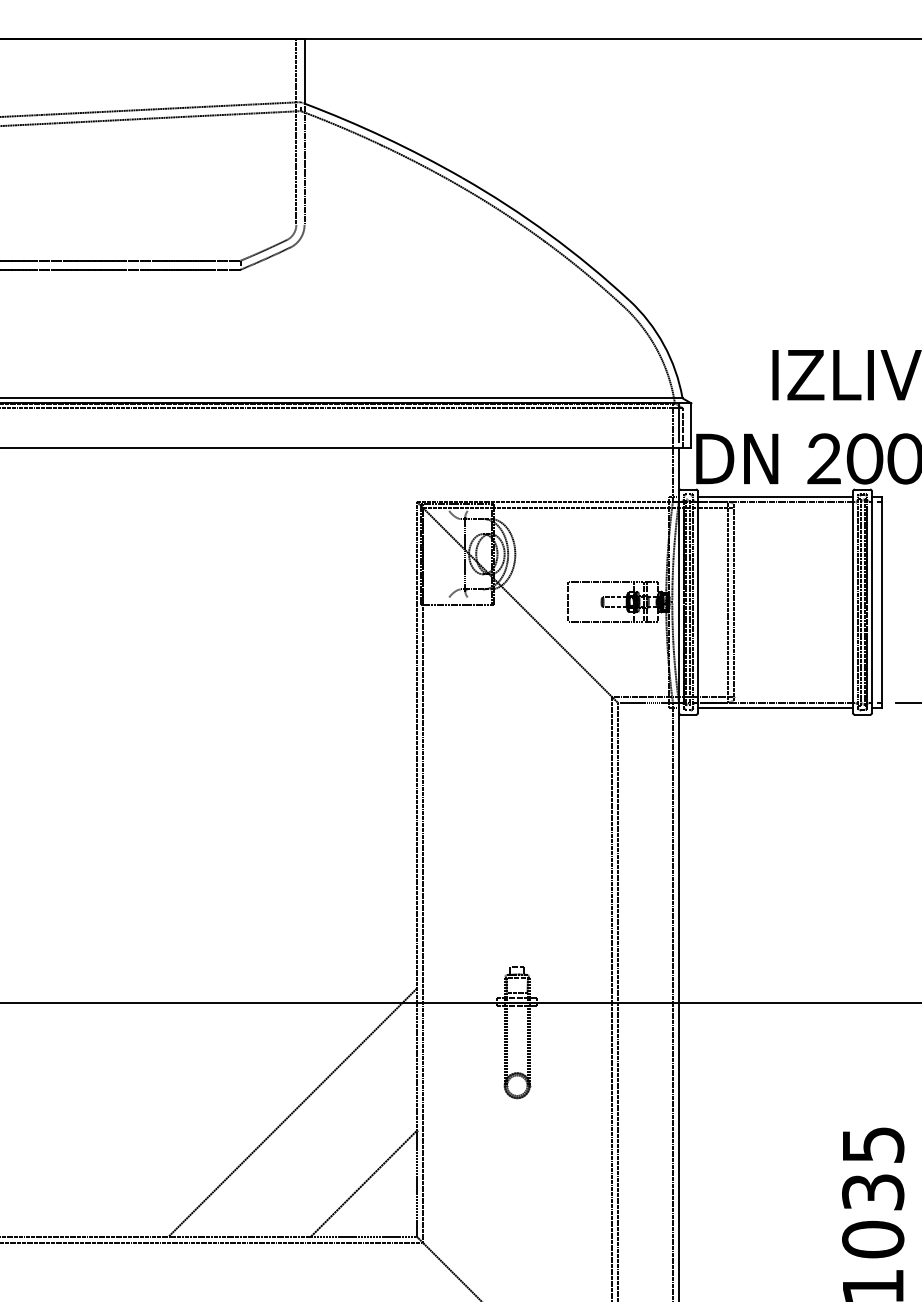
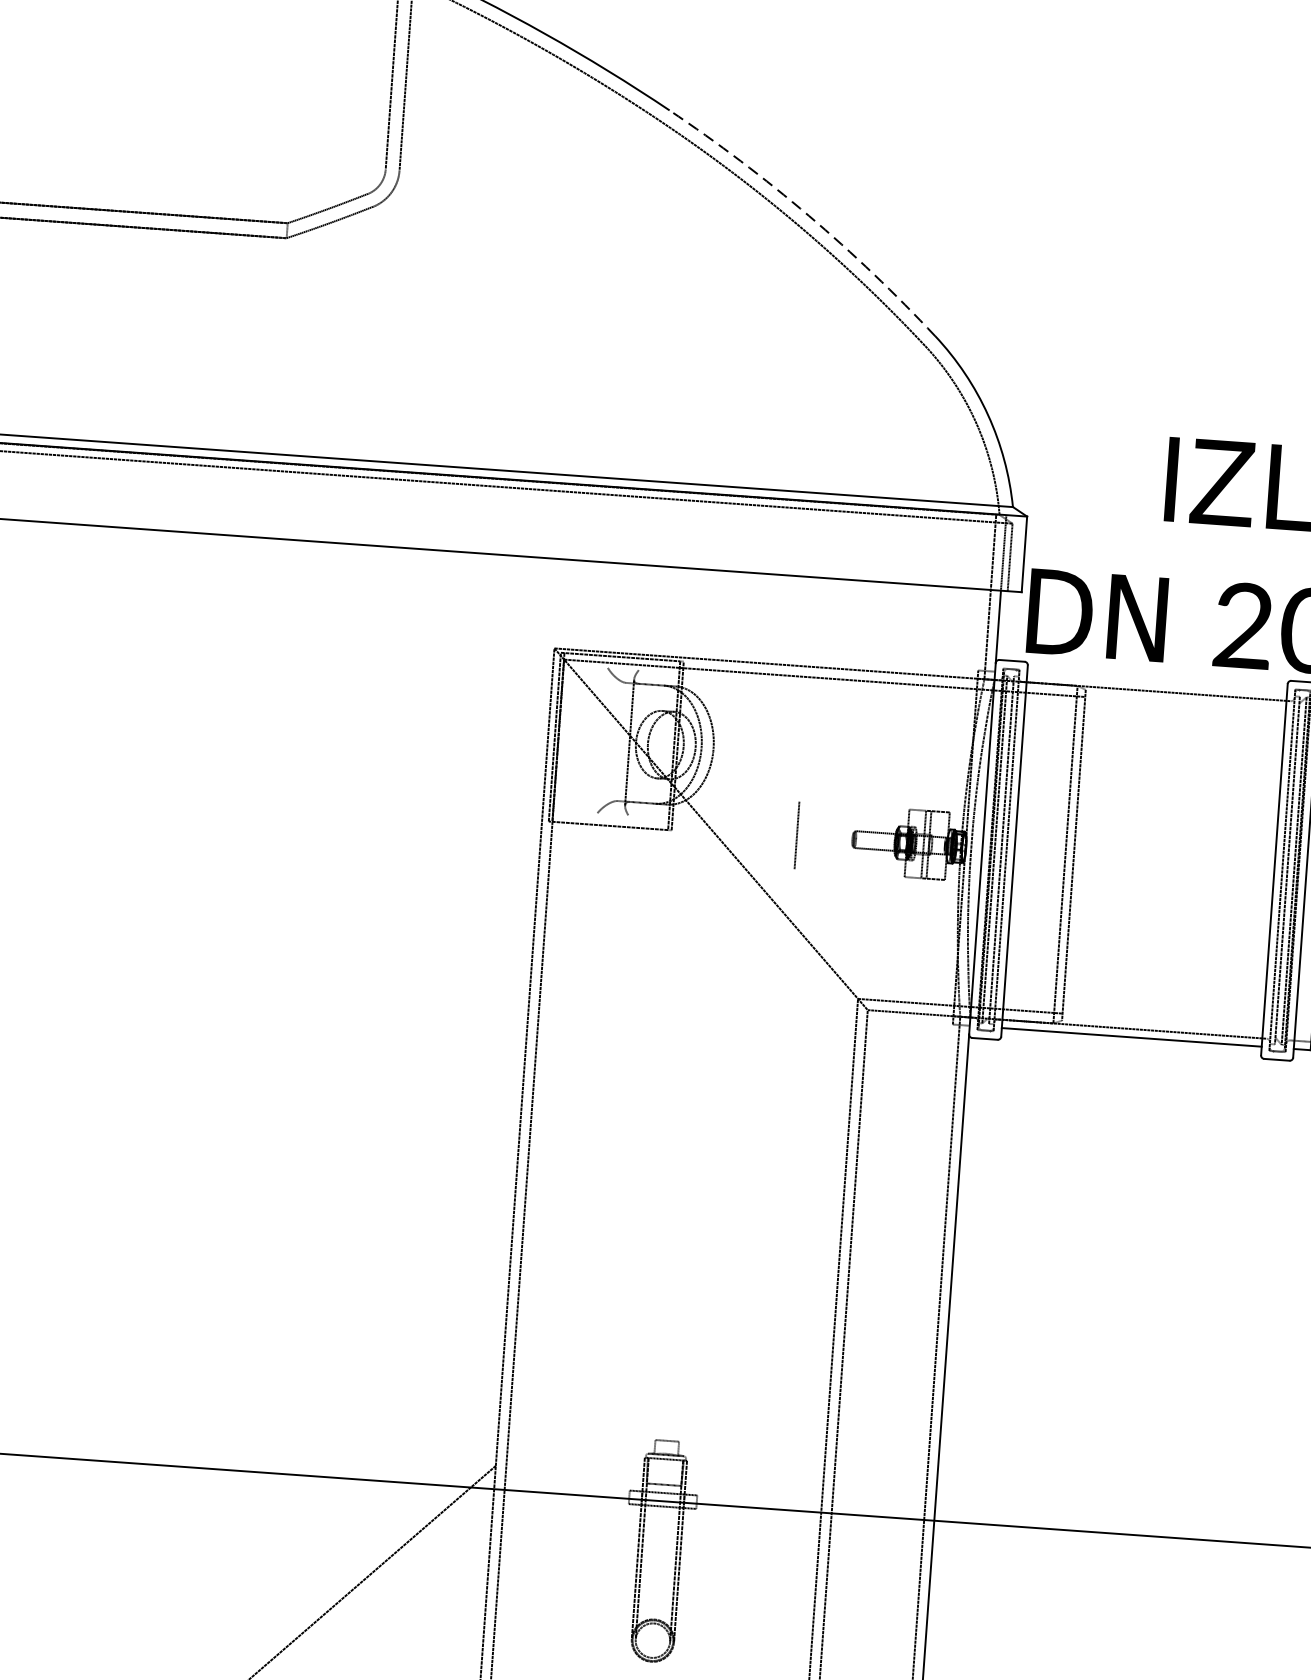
arc: (549, 234) -> (809, 216), solid -> dashed
line: (775, 496) -> (1157, 682), removed
line: (601, 582) -> (854, 806), removed
line: (601, 622) -> (849, 873), removed

